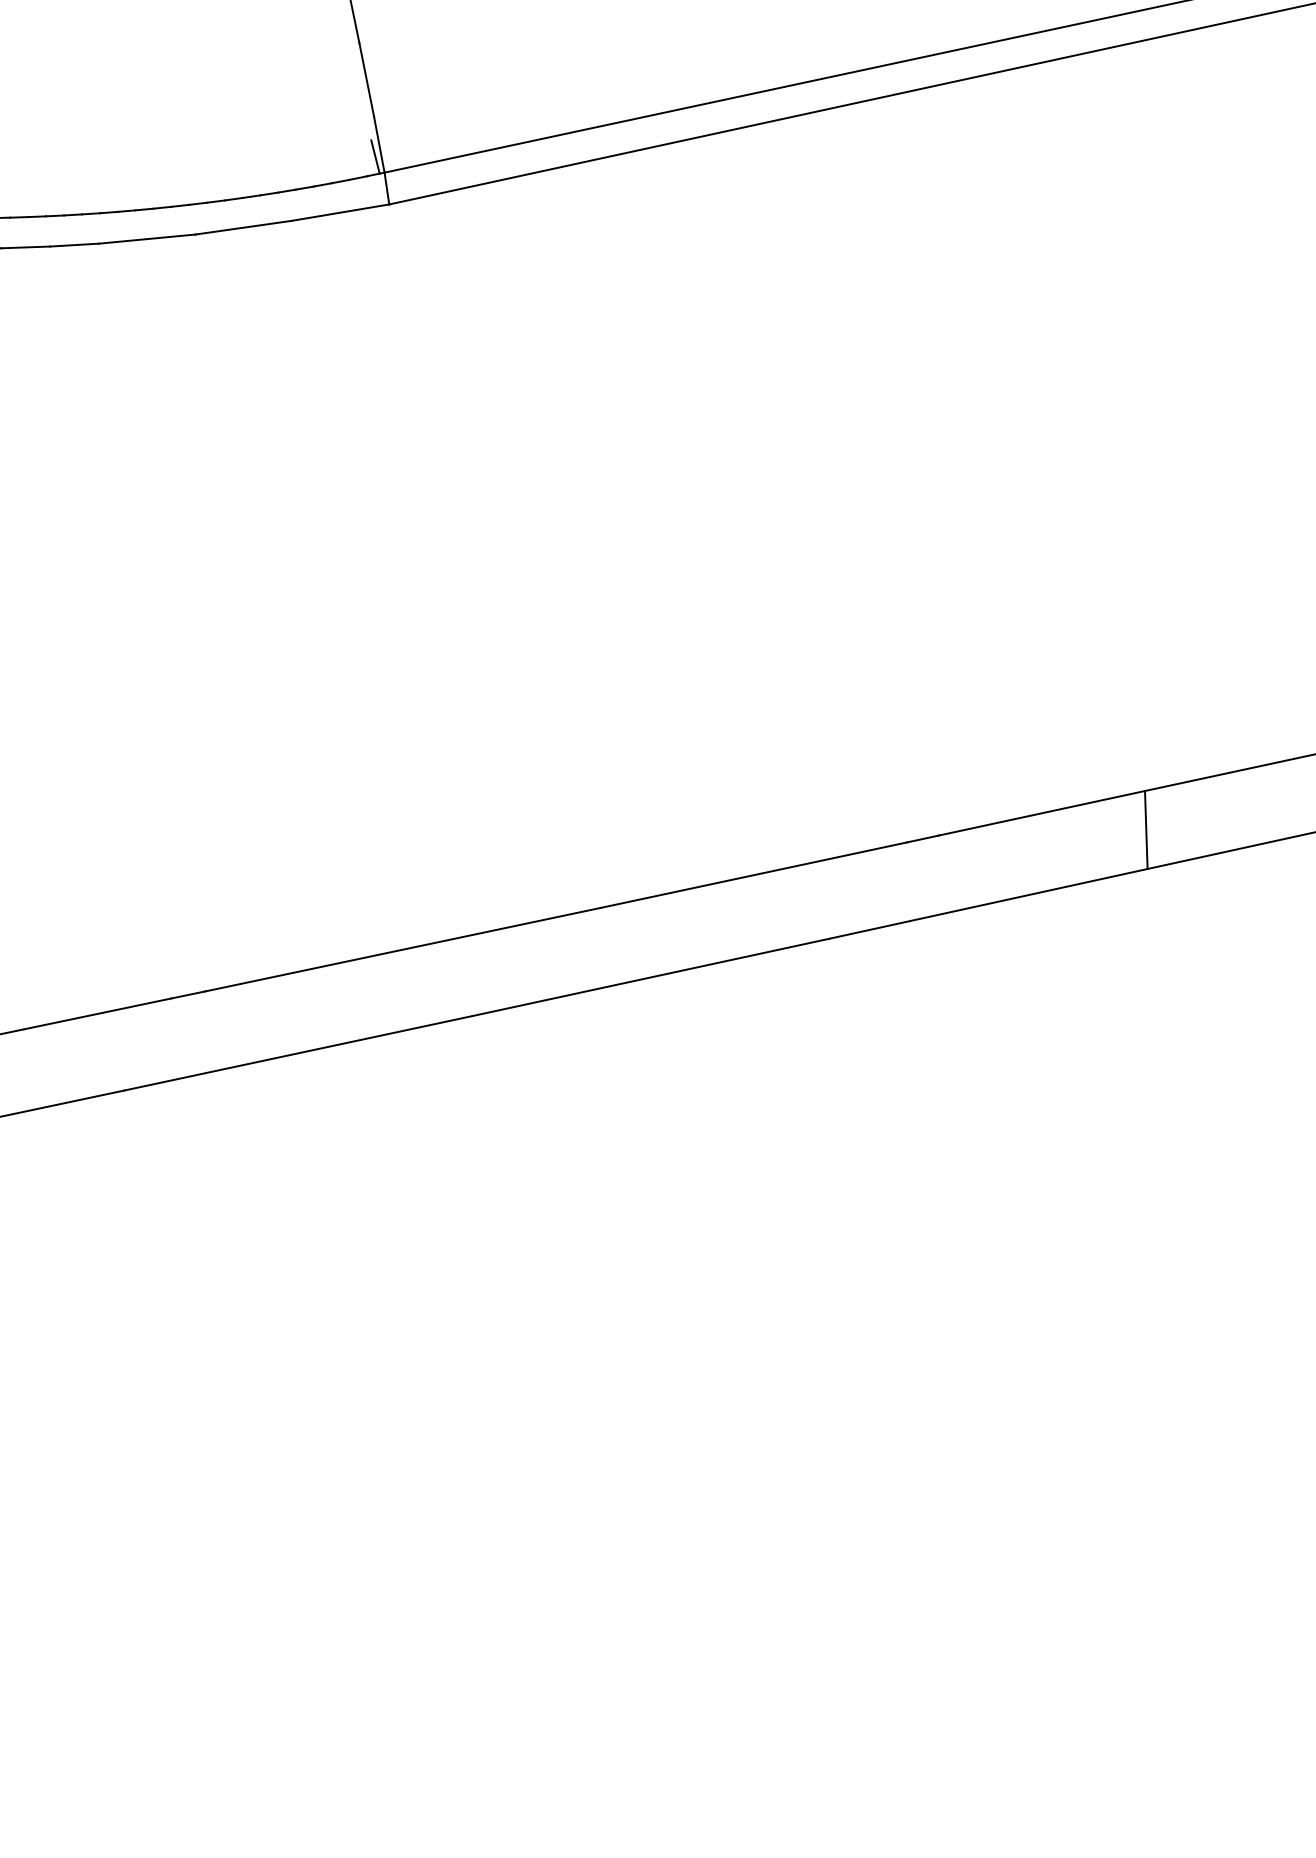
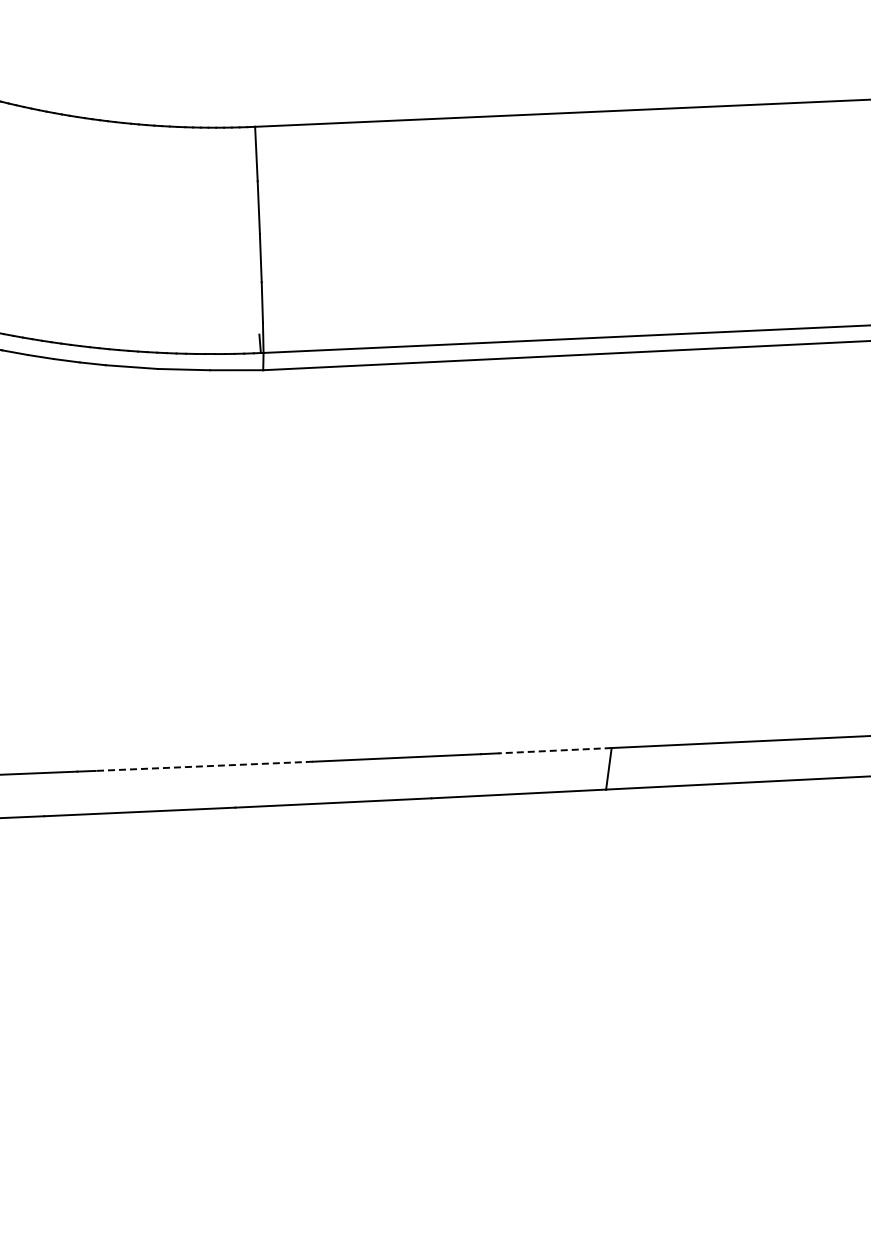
line: (1042, 812) -> (555, 750), solid -> dashed
line: (403, 949) -> (204, 766), solid -> dashed

